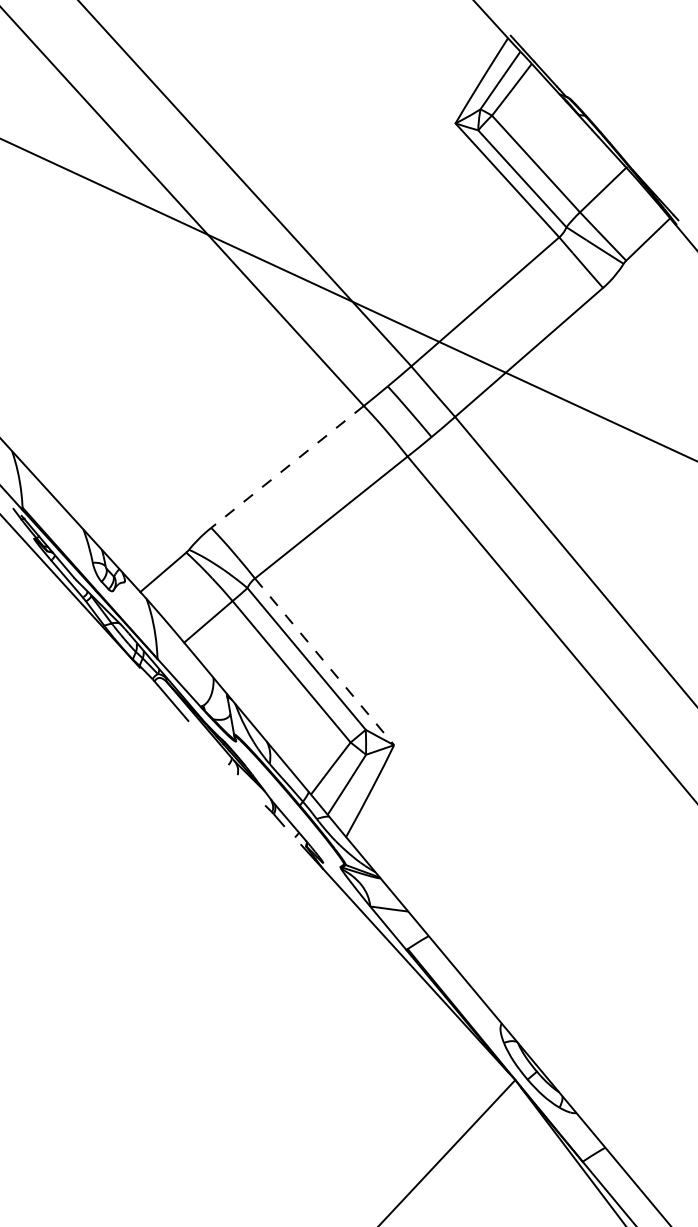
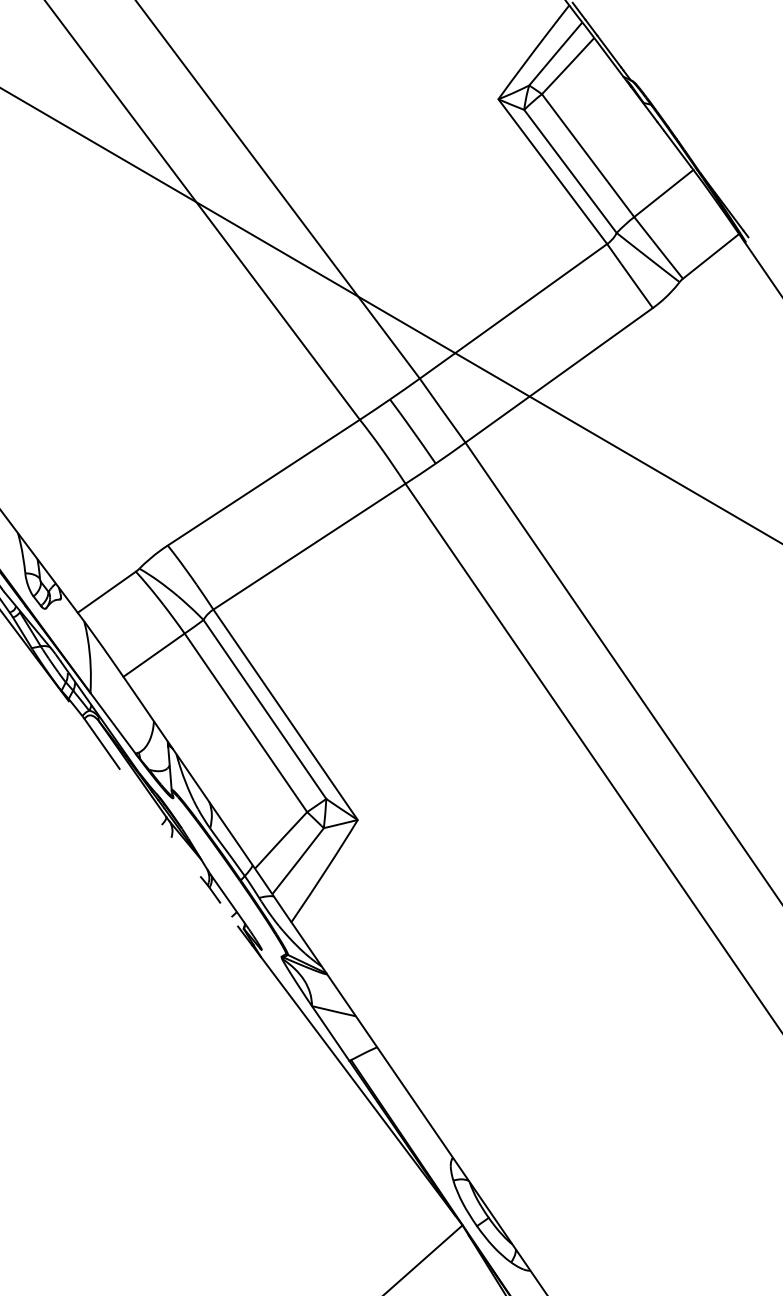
line: (287, 466) -> (263, 482), dashed -> solid
line: (324, 661) -> (285, 714), dashed -> solid

